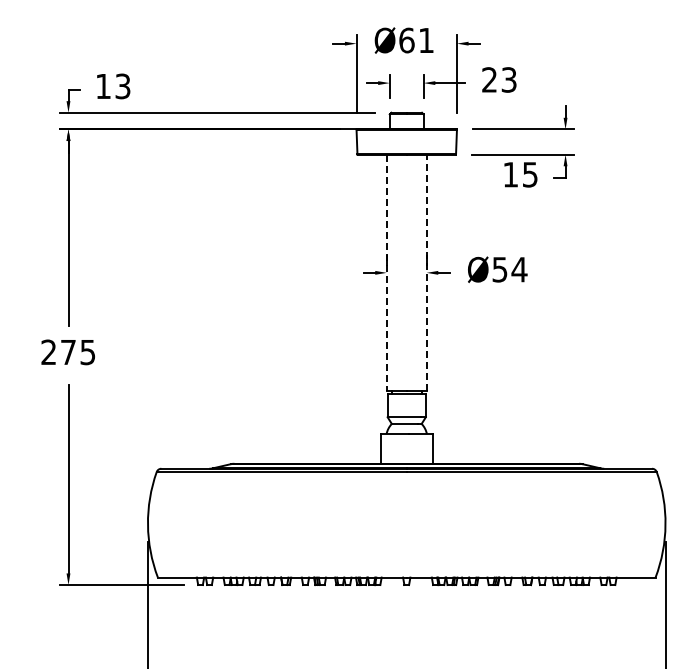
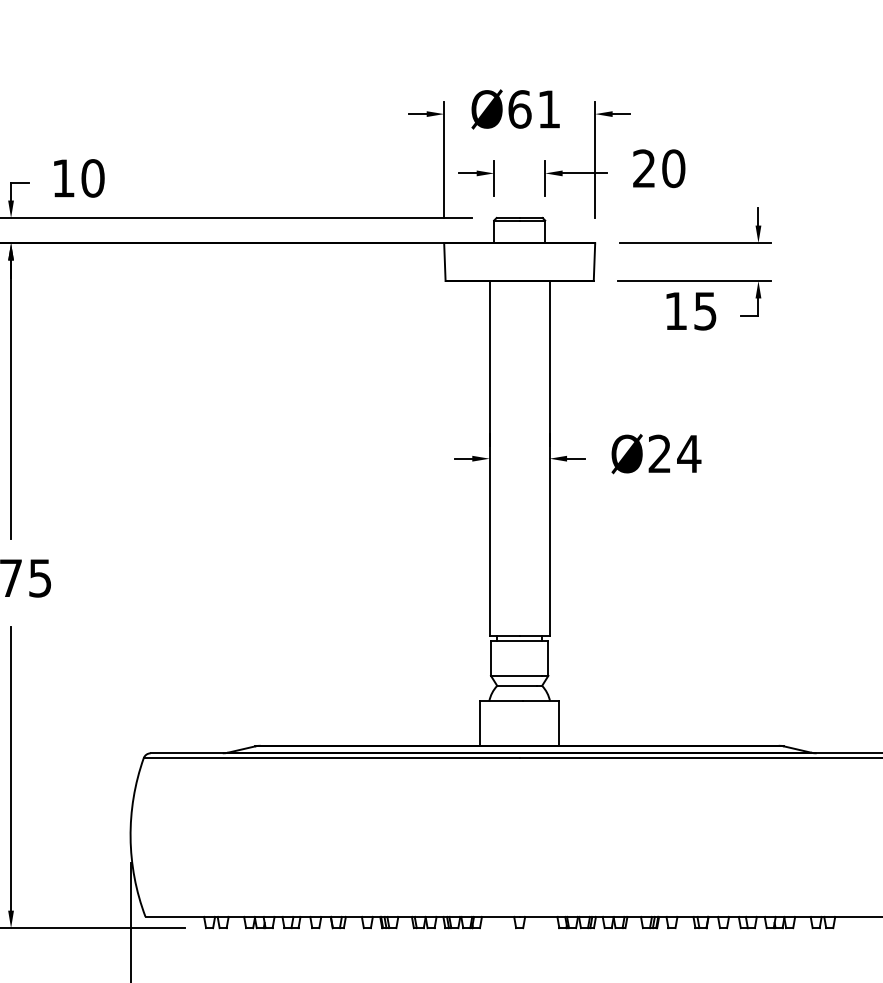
text: (508, 79) -> (672, 167), 23 -> 20
text: (122, 86) -> (92, 178), 13 -> 10
text: (499, 269) -> (659, 453), Ø54 -> Ø24
line: (426, 272) -> (549, 458), dashed -> solid
line: (386, 273) -> (489, 459), dashed -> solid

